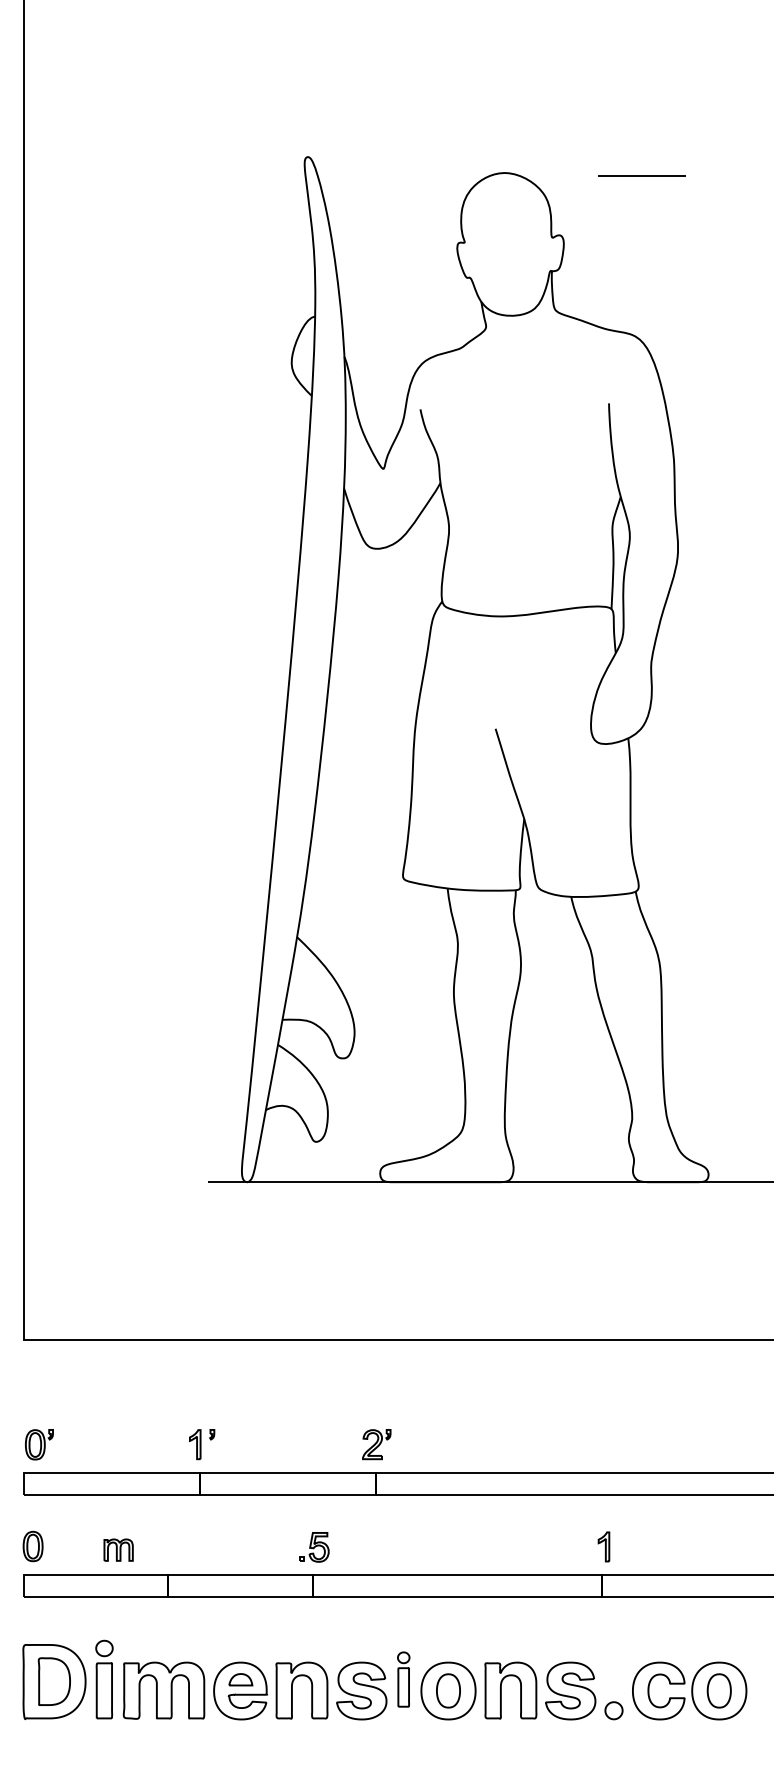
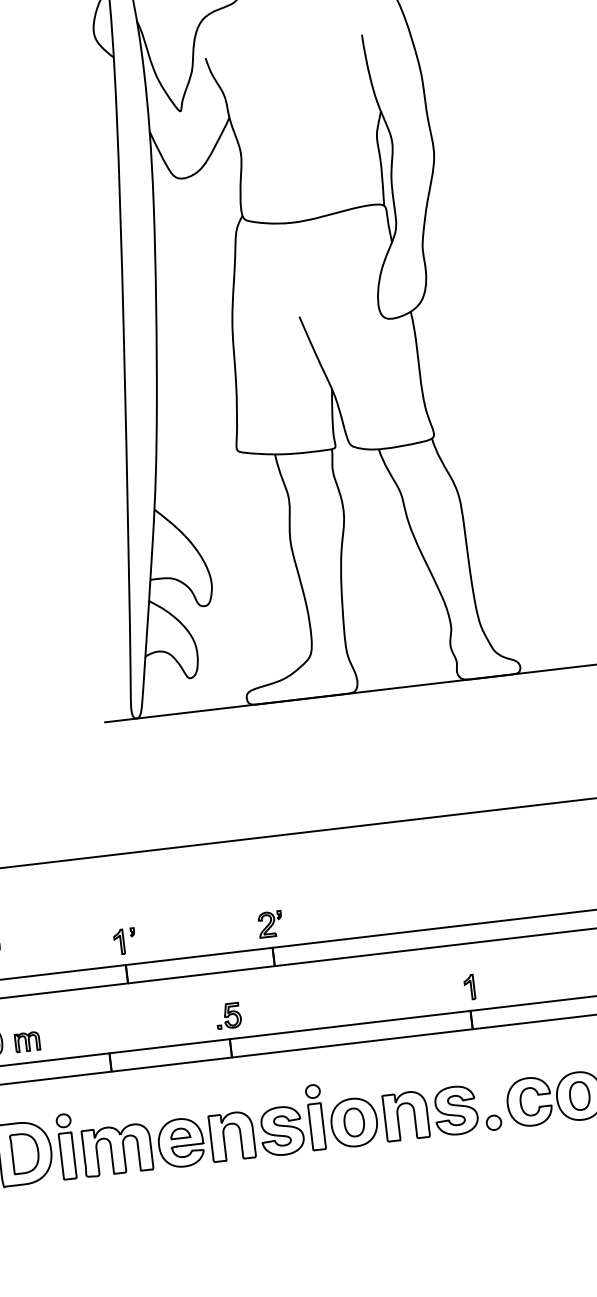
part: (118, 1549) -> (27, 1041), moved
part: (403, 1679) -> (315, 1117), size x1.43

